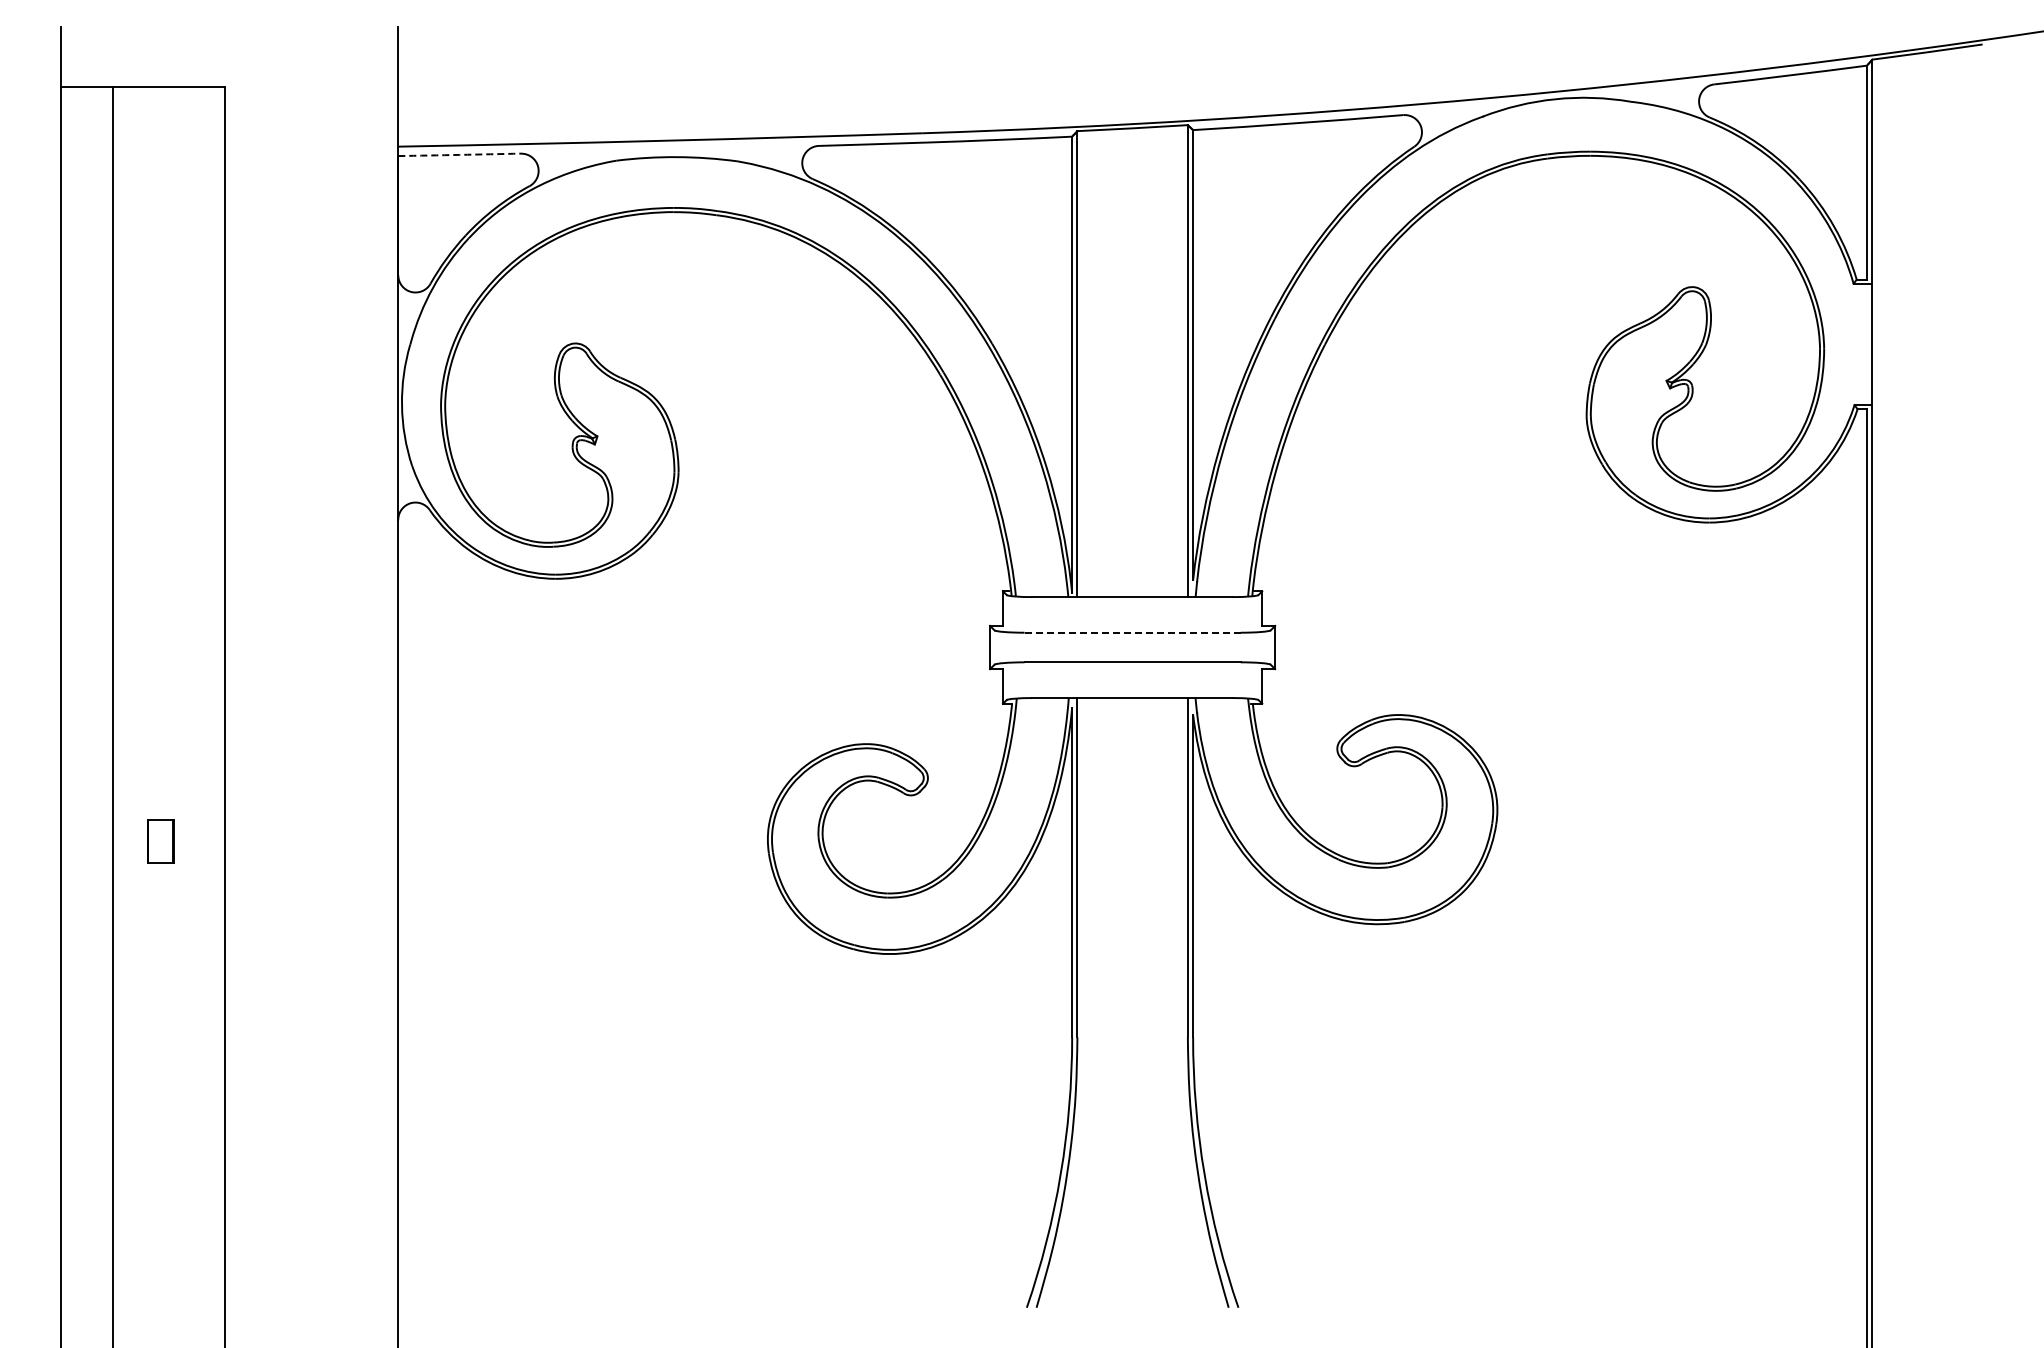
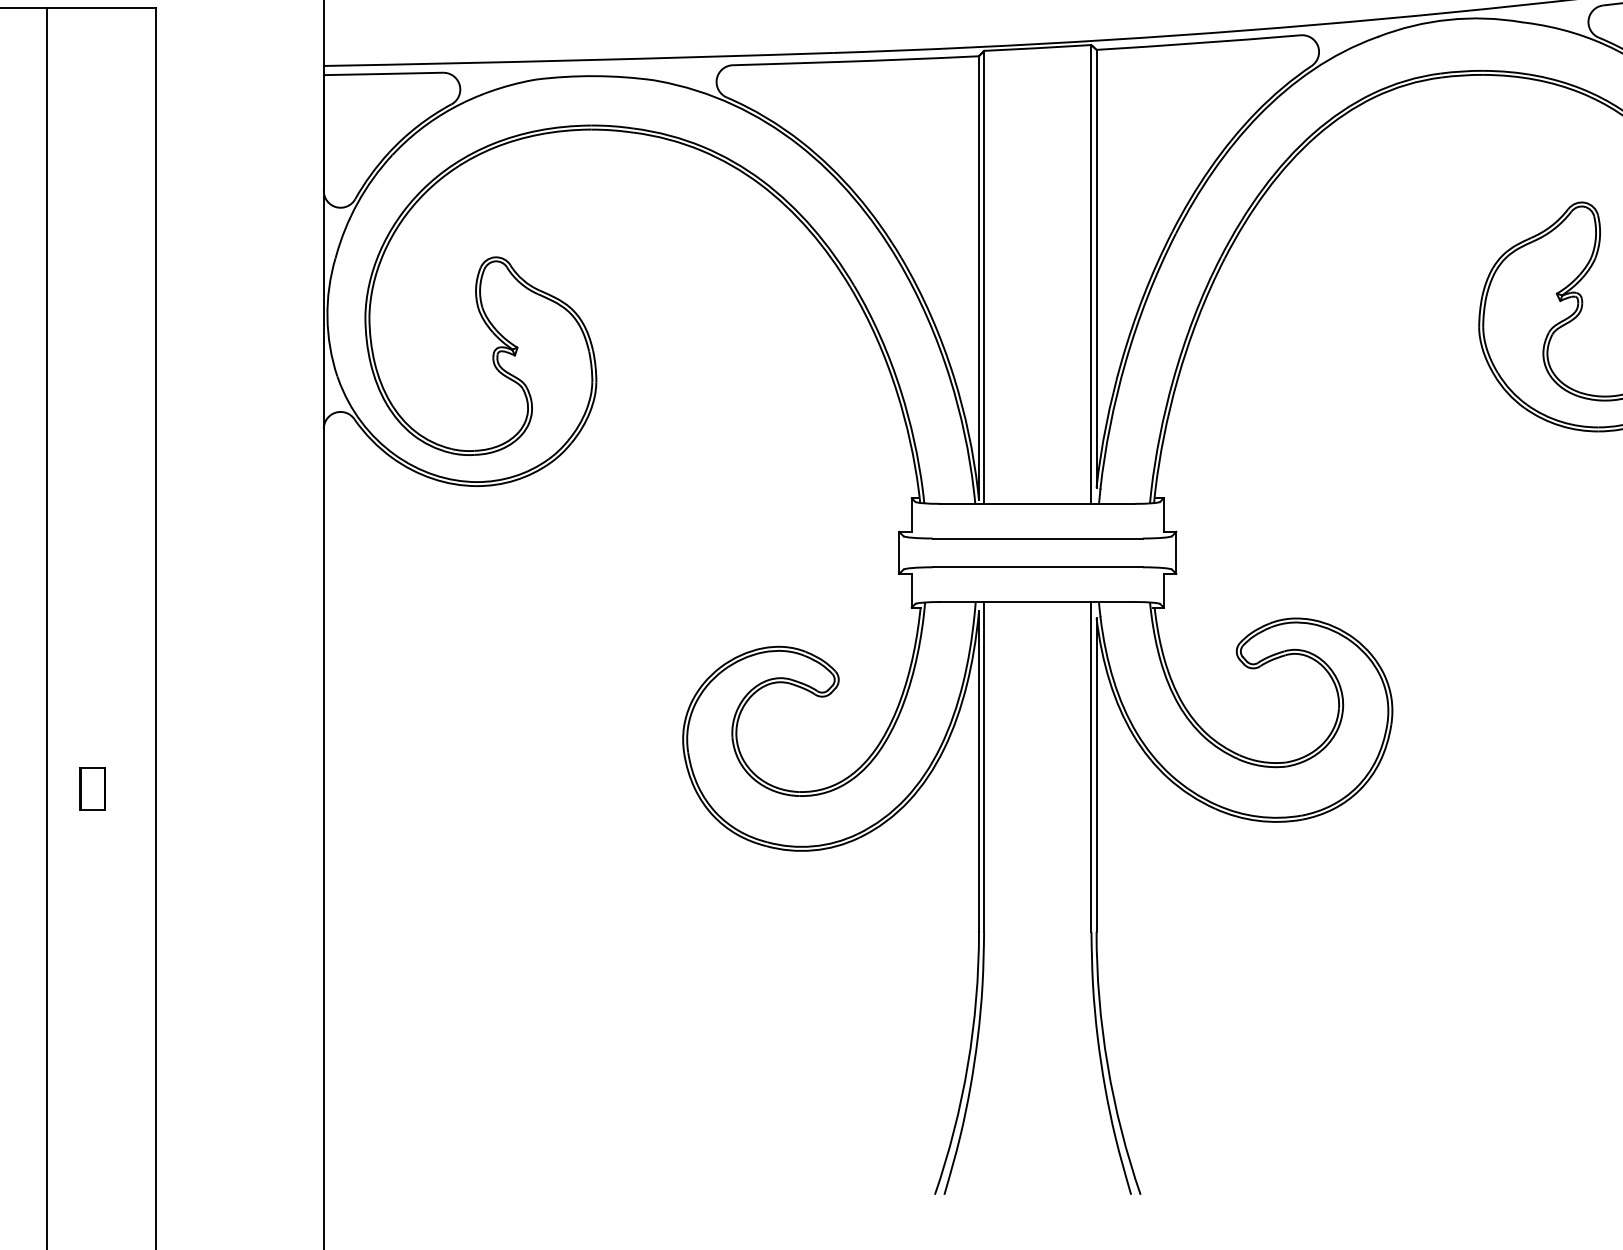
arc: (459, 154) -> (383, 73), dashed -> solid
line: (1133, 632) -> (1038, 538), dashed -> solid
part: (160, 841) -> (92, 789), moved

